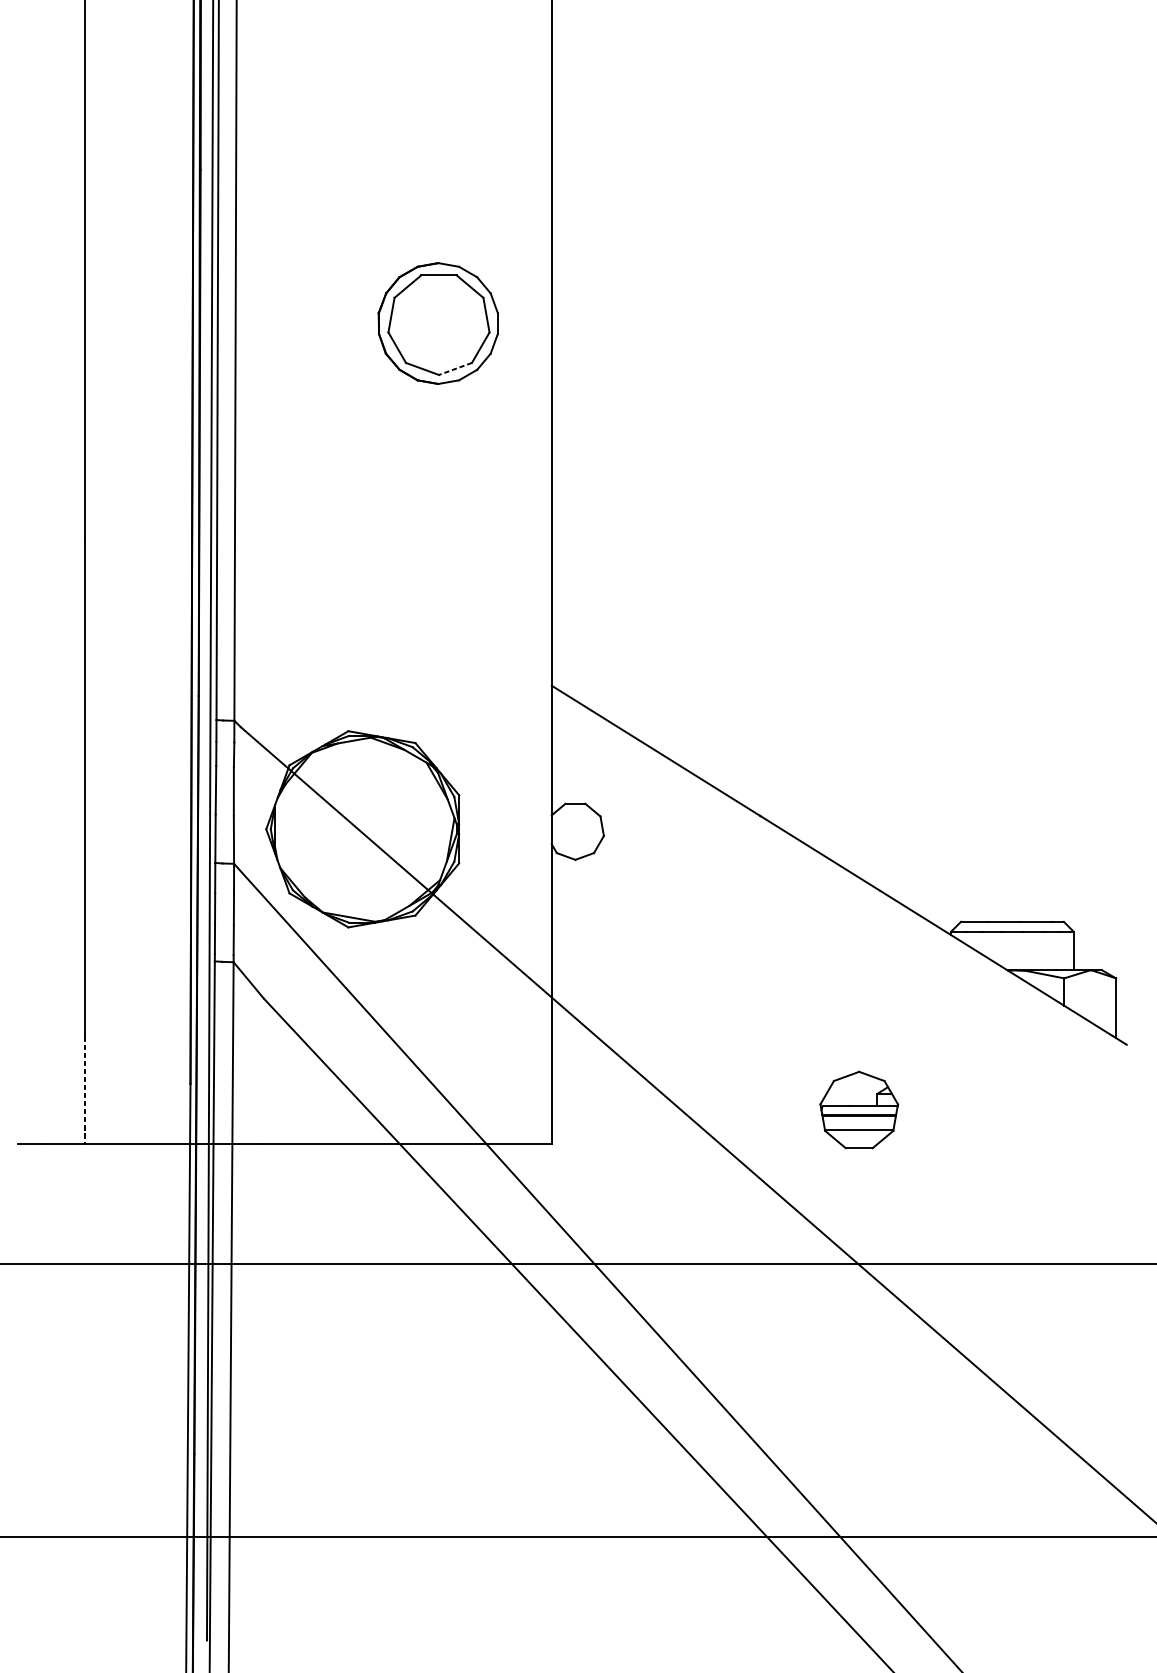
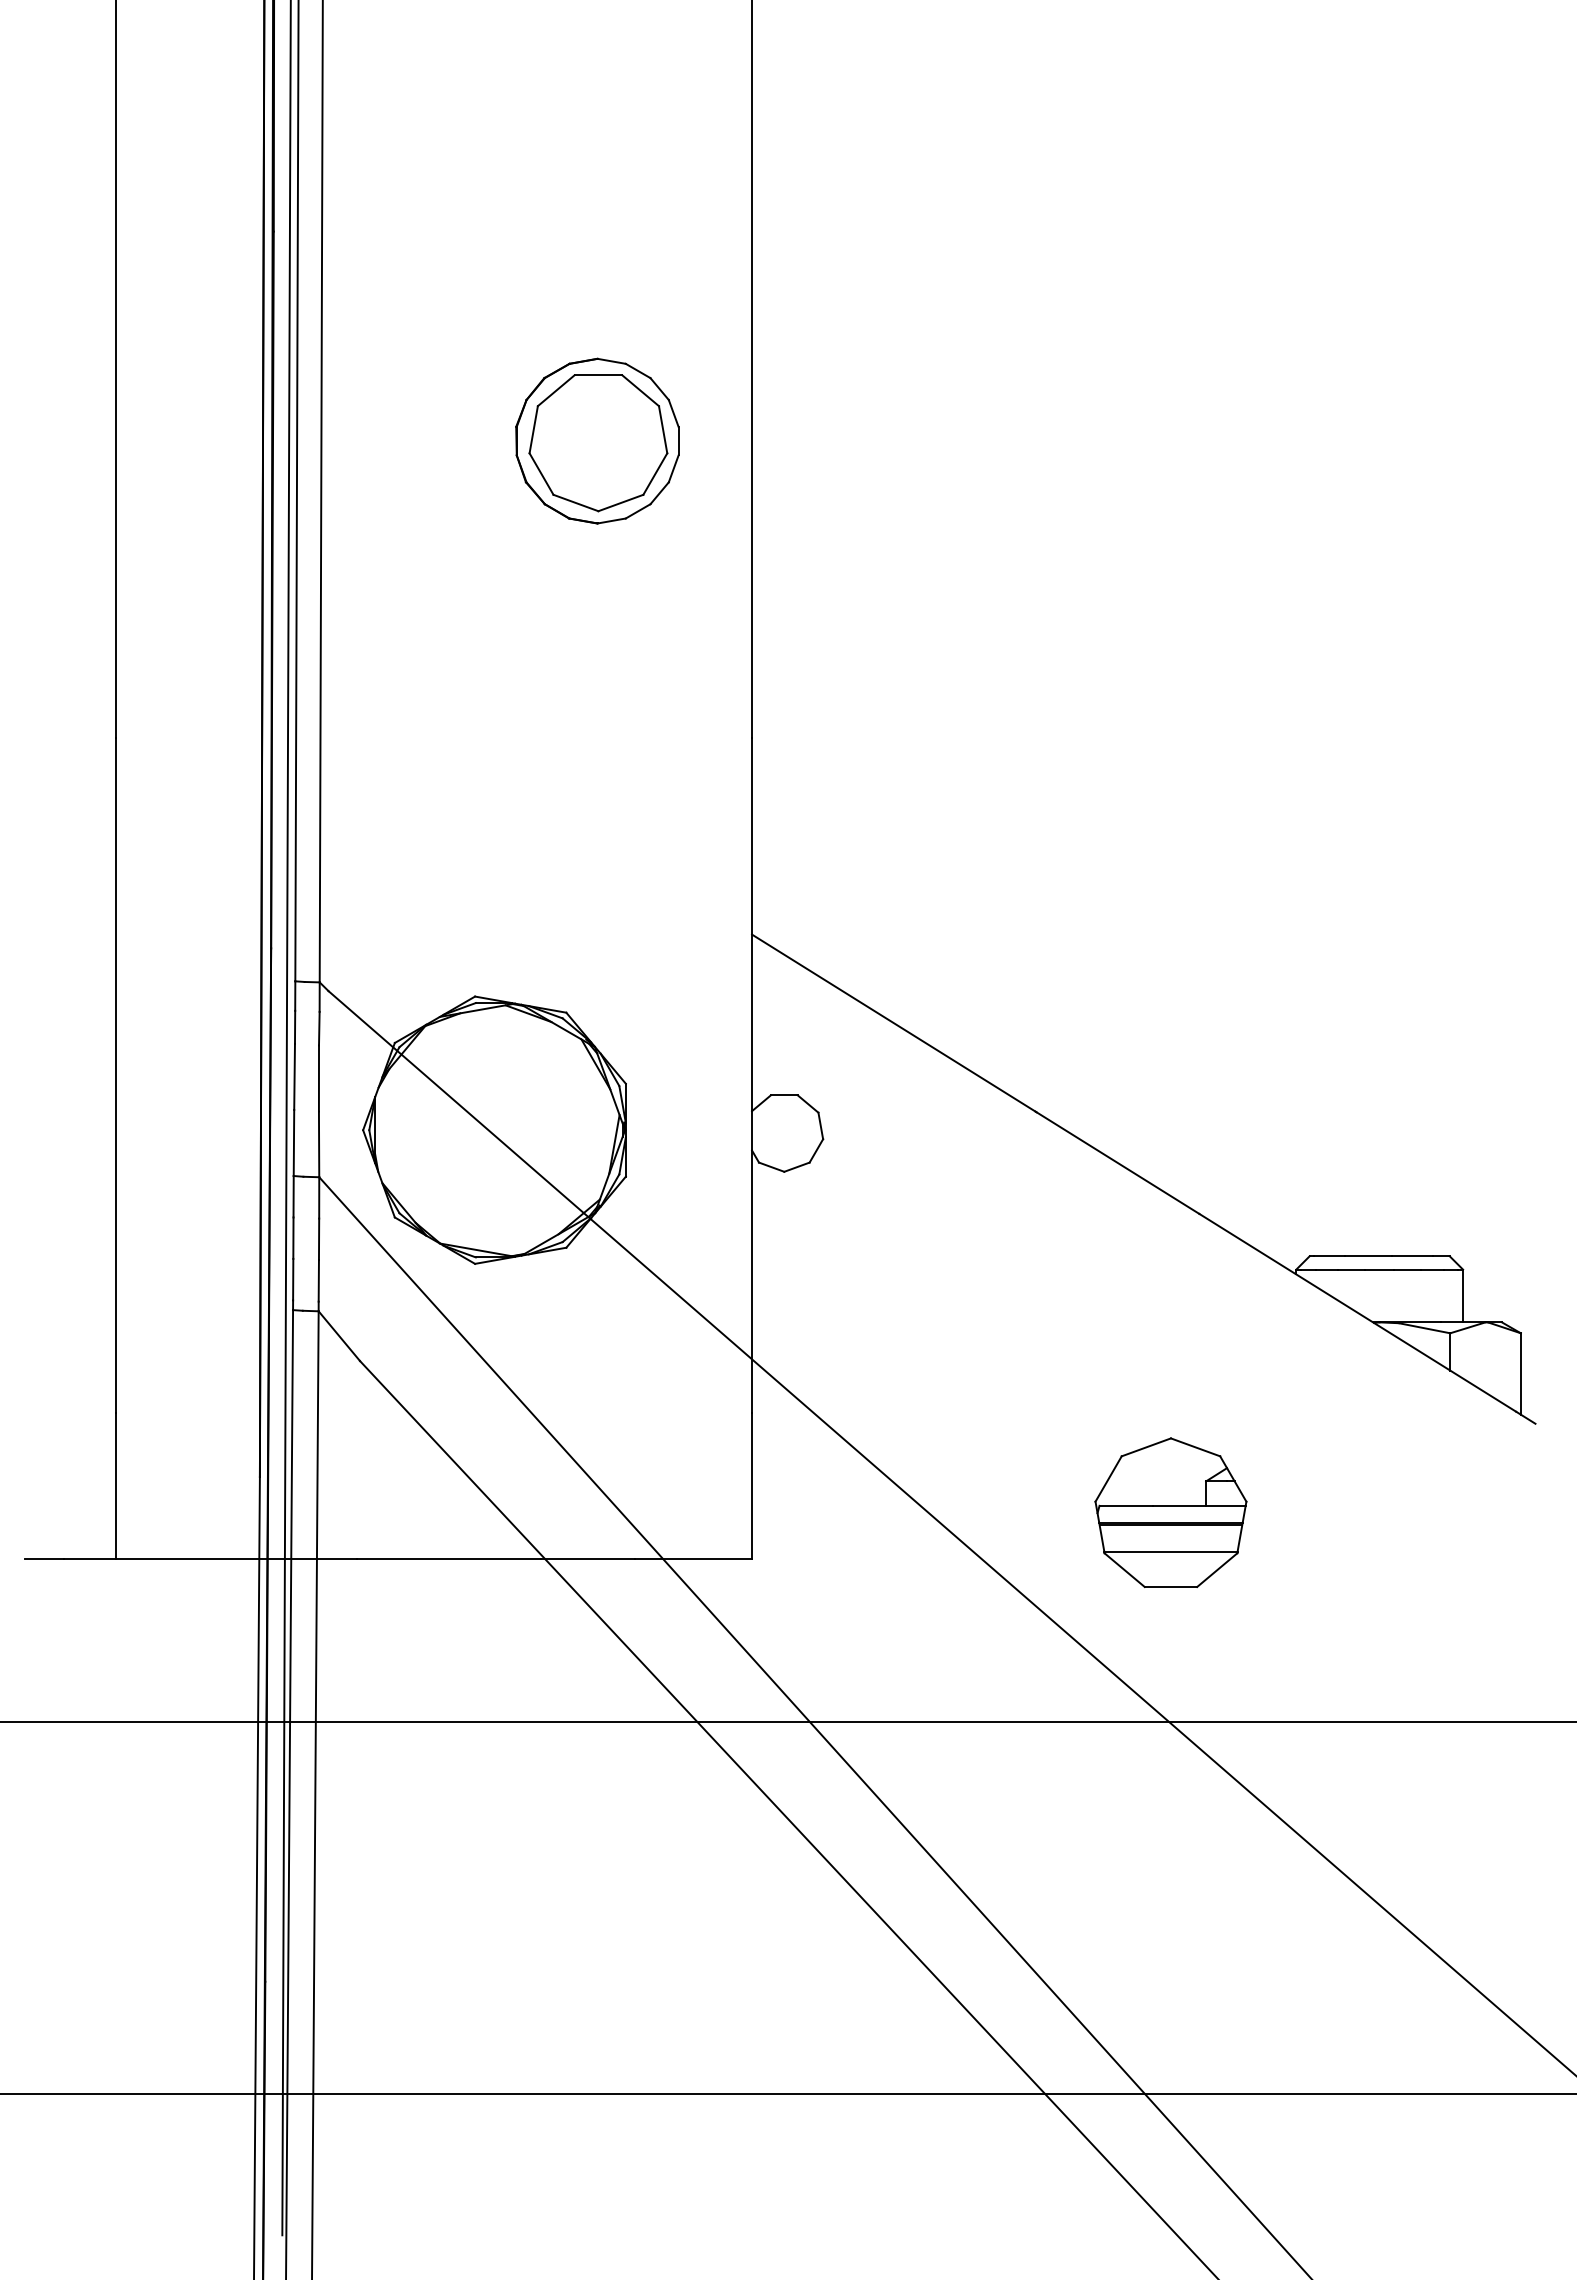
line: (455, 369) -> (620, 503), dashed -> solid
line: (84, 1090) -> (115, 1486), dashed -> solid
part: (858, 1109) -> (1170, 1512), size x1.43

